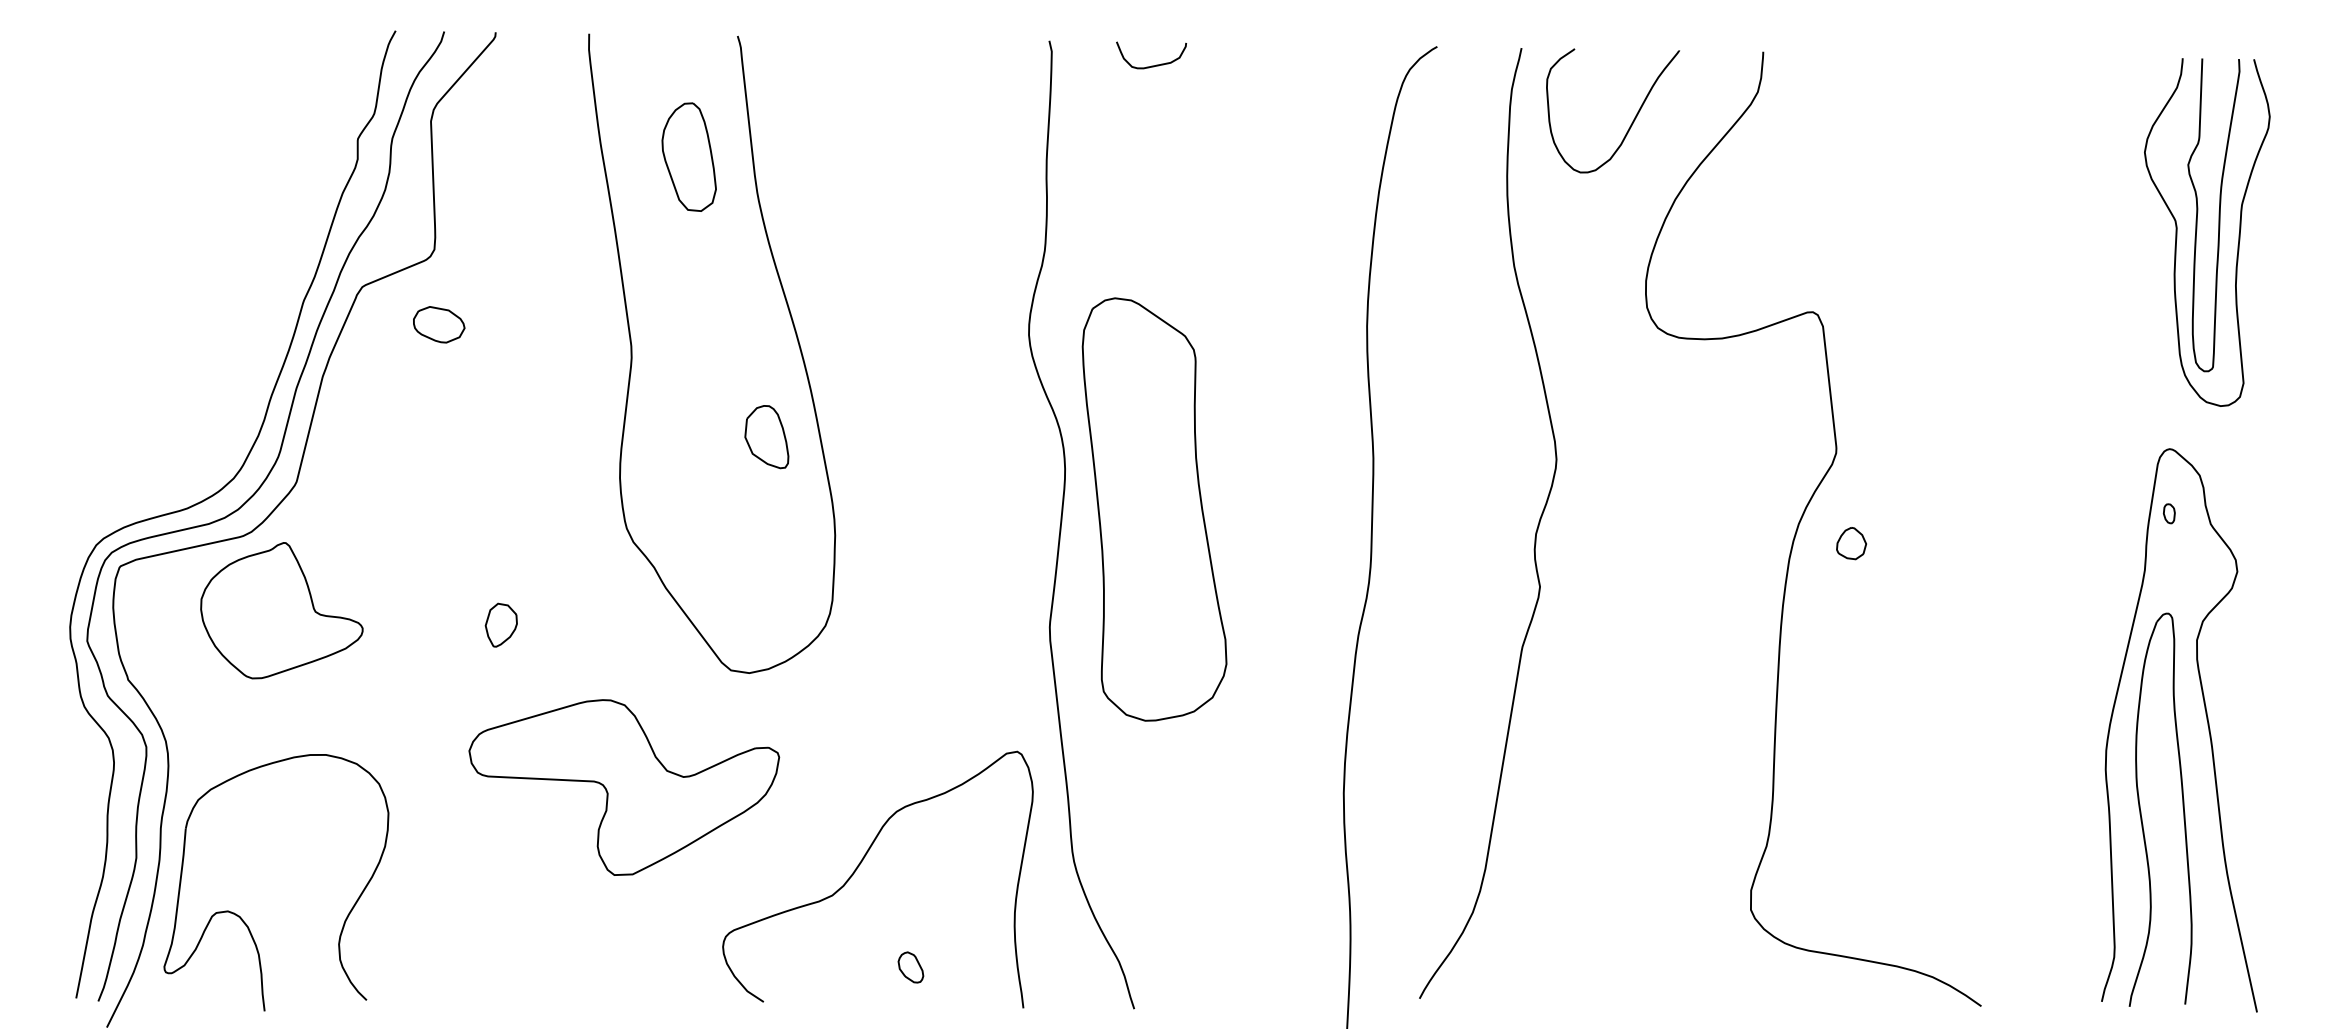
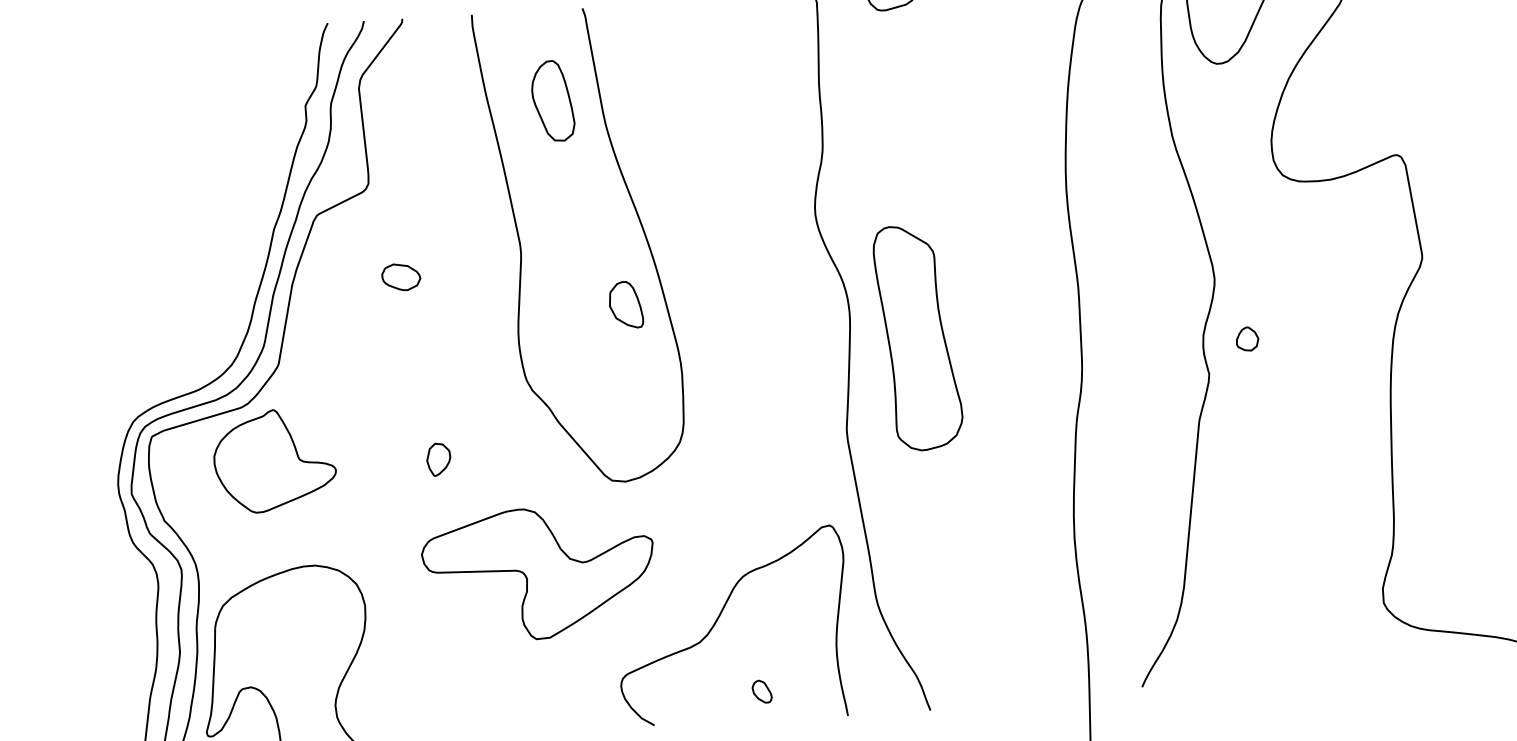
part: (439, 324) -> (401, 277), moved
part: (1154, 509) -> (918, 337), size x0.71
part: (1851, 543) -> (1247, 339), moved

